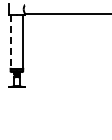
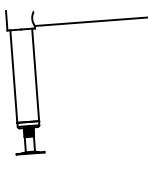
line: (10, 41) -> (13, 75), dashed -> solid

